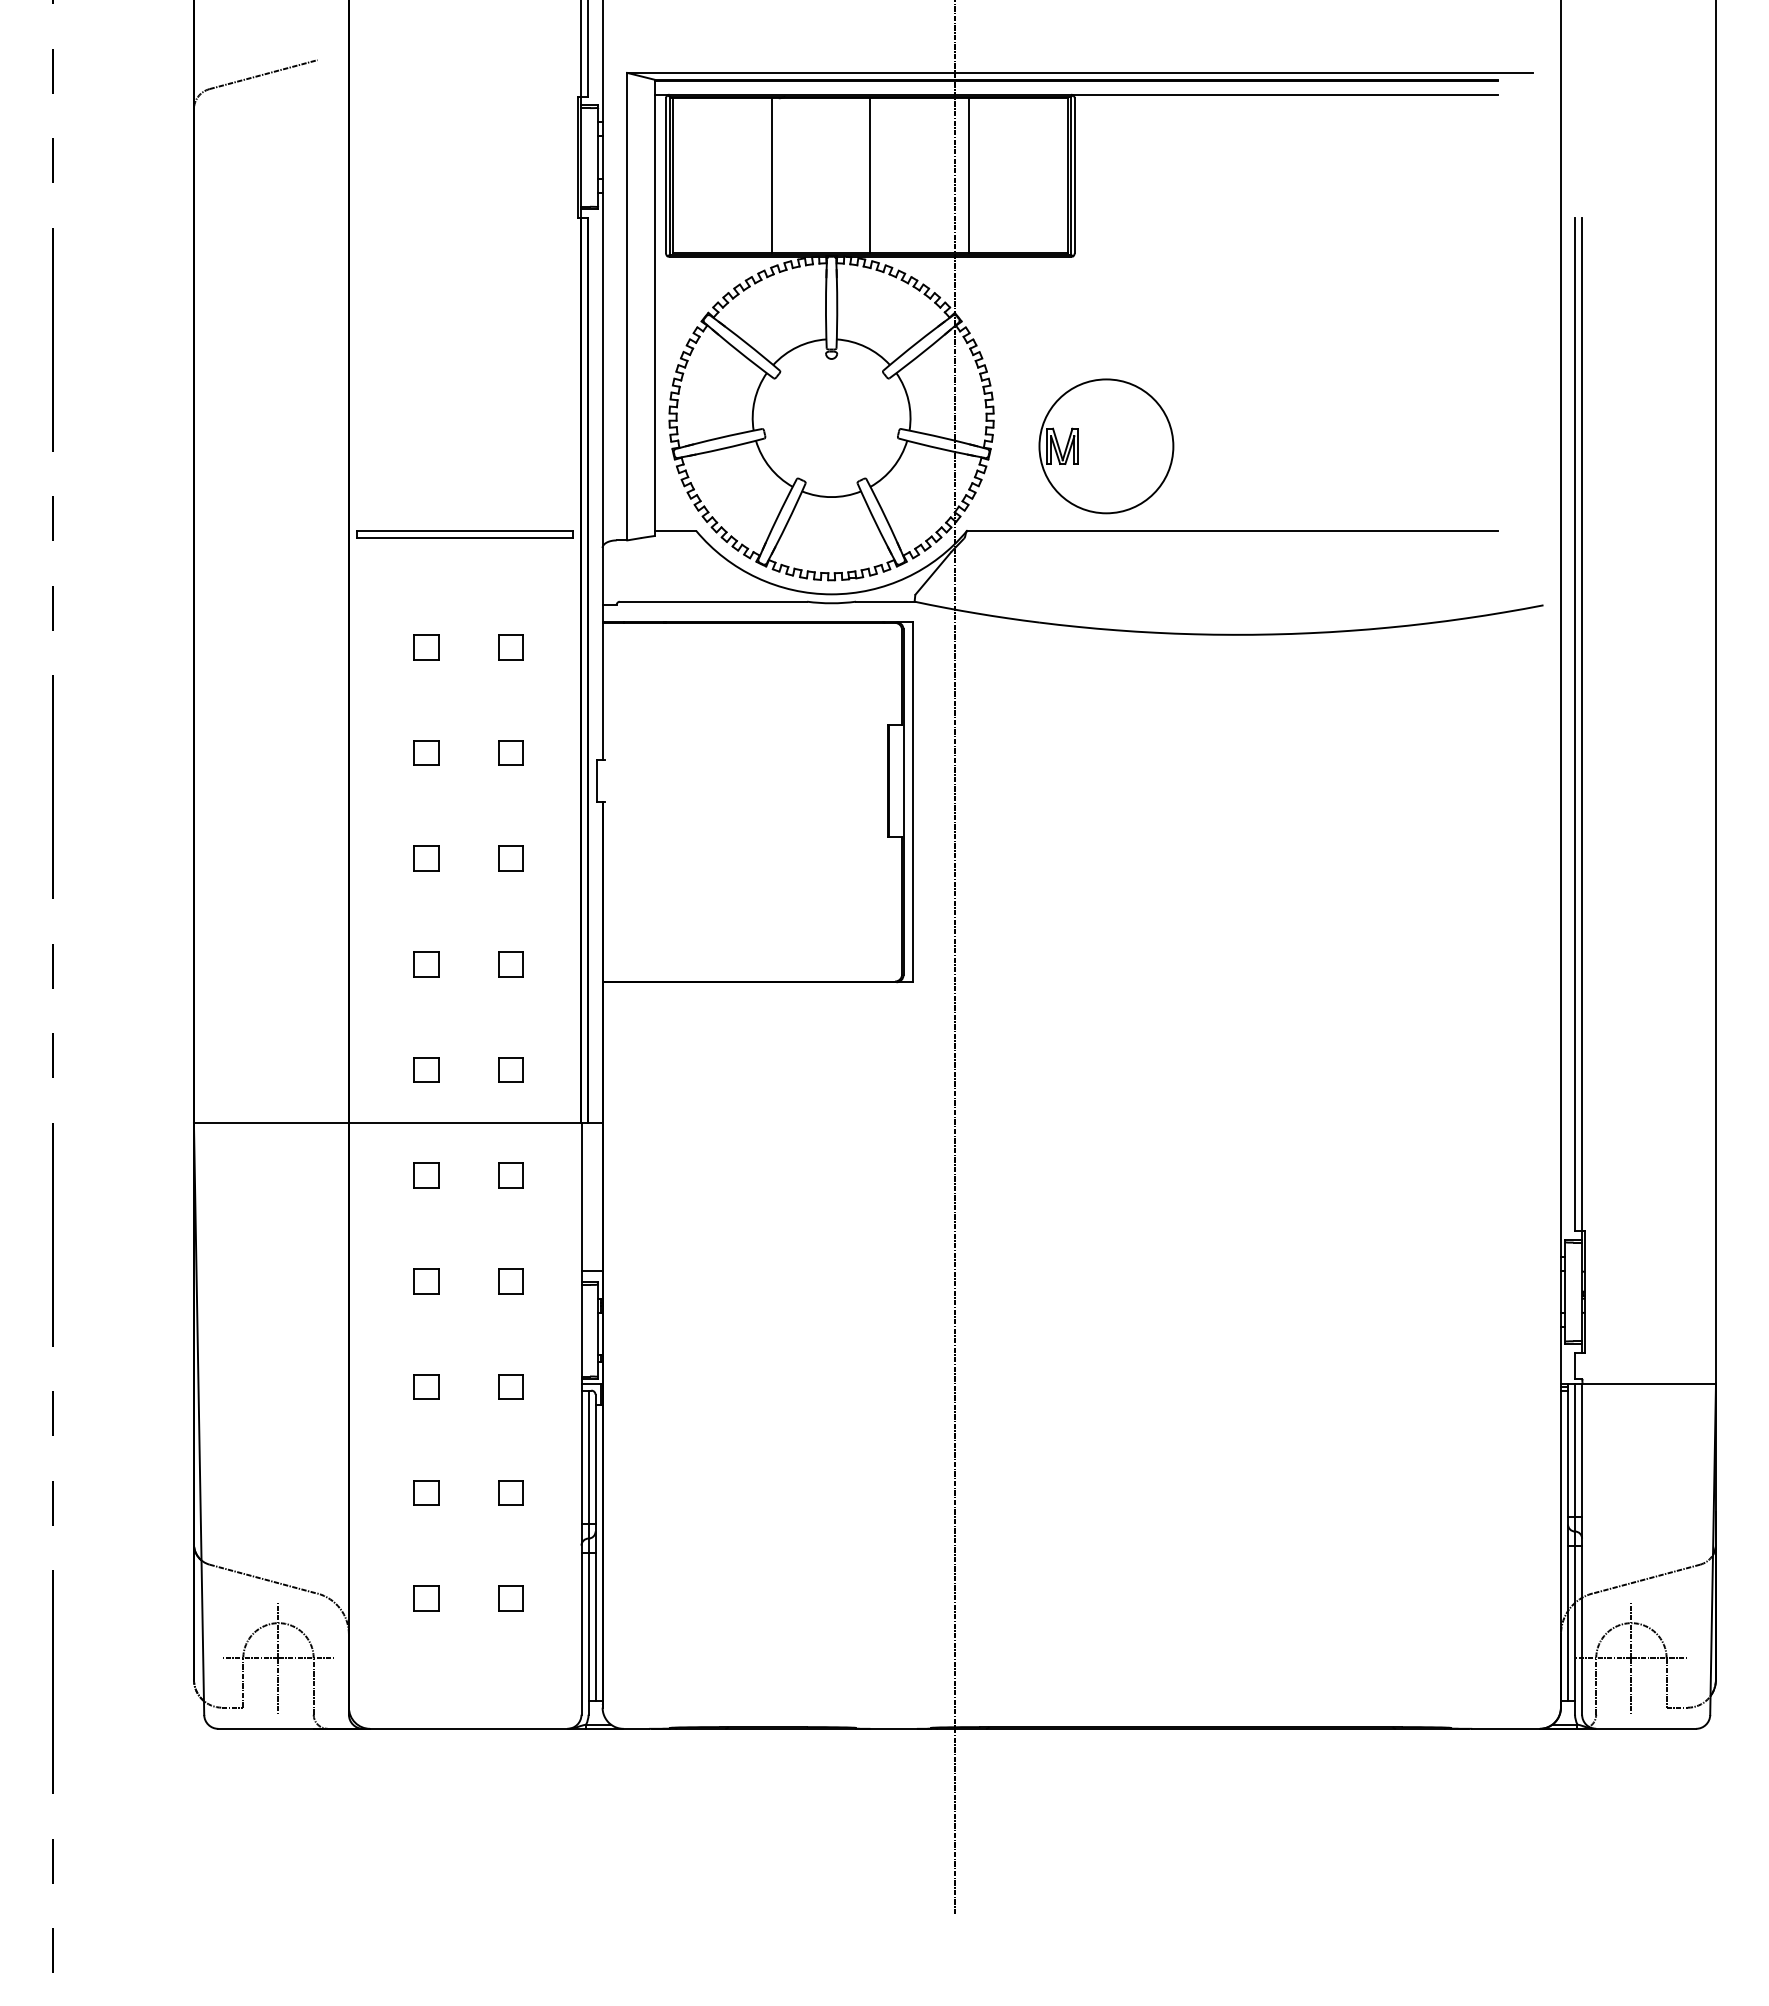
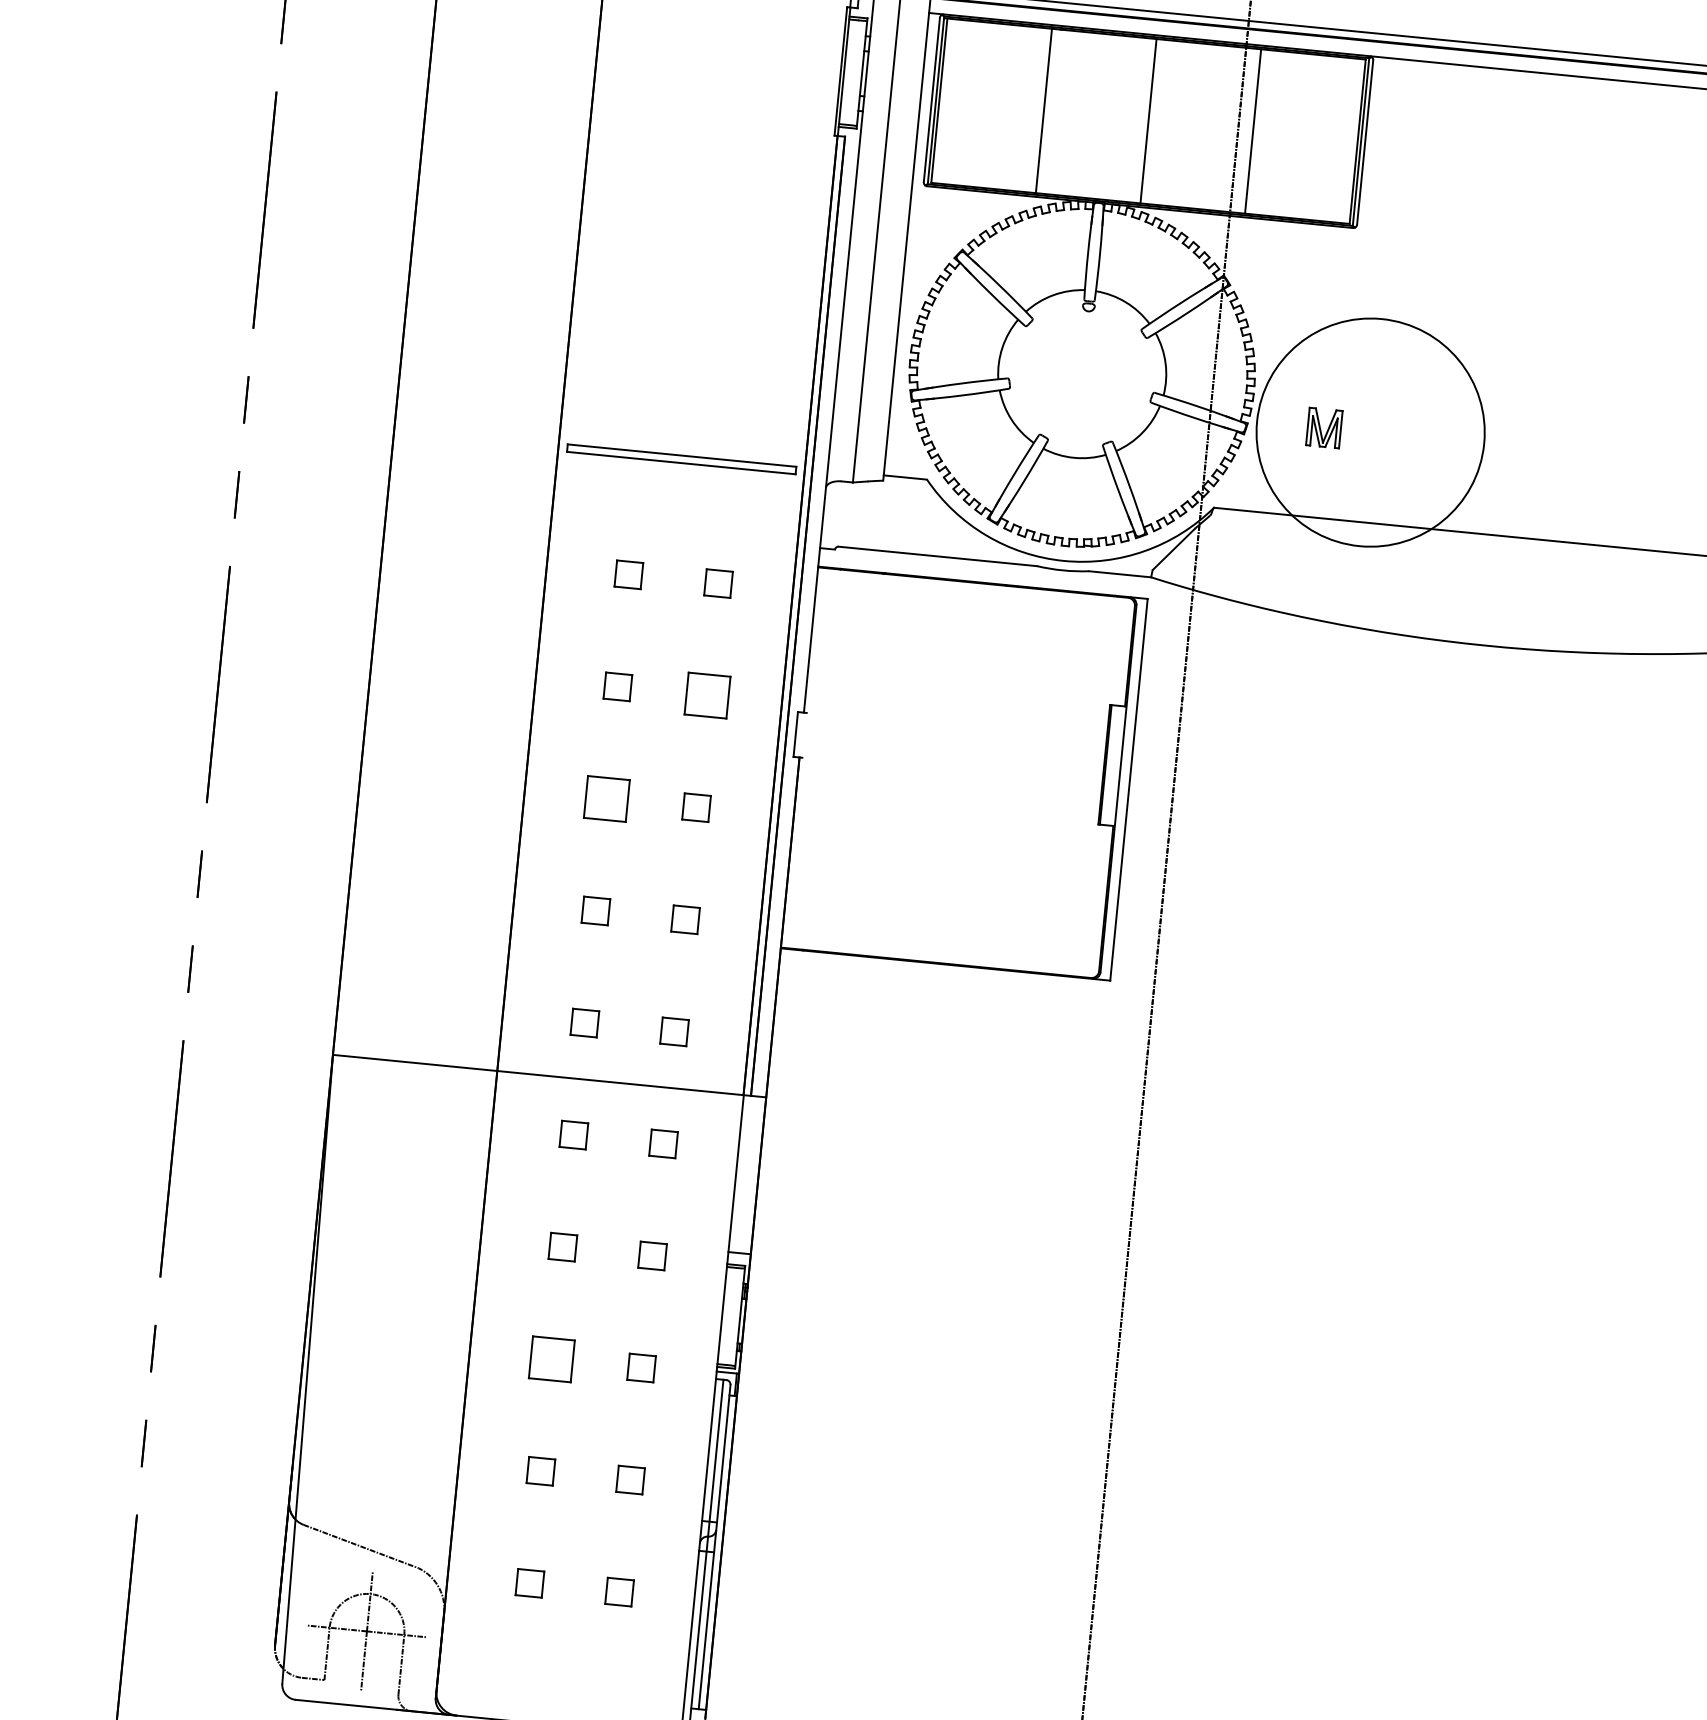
circle: (1106, 446) -> (1370, 432), size x1.6
part: (510, 752) -> (707, 695), size x1.6
part: (426, 858) -> (607, 798), size x1.6
part: (426, 1386) -> (552, 1358), size x1.6

